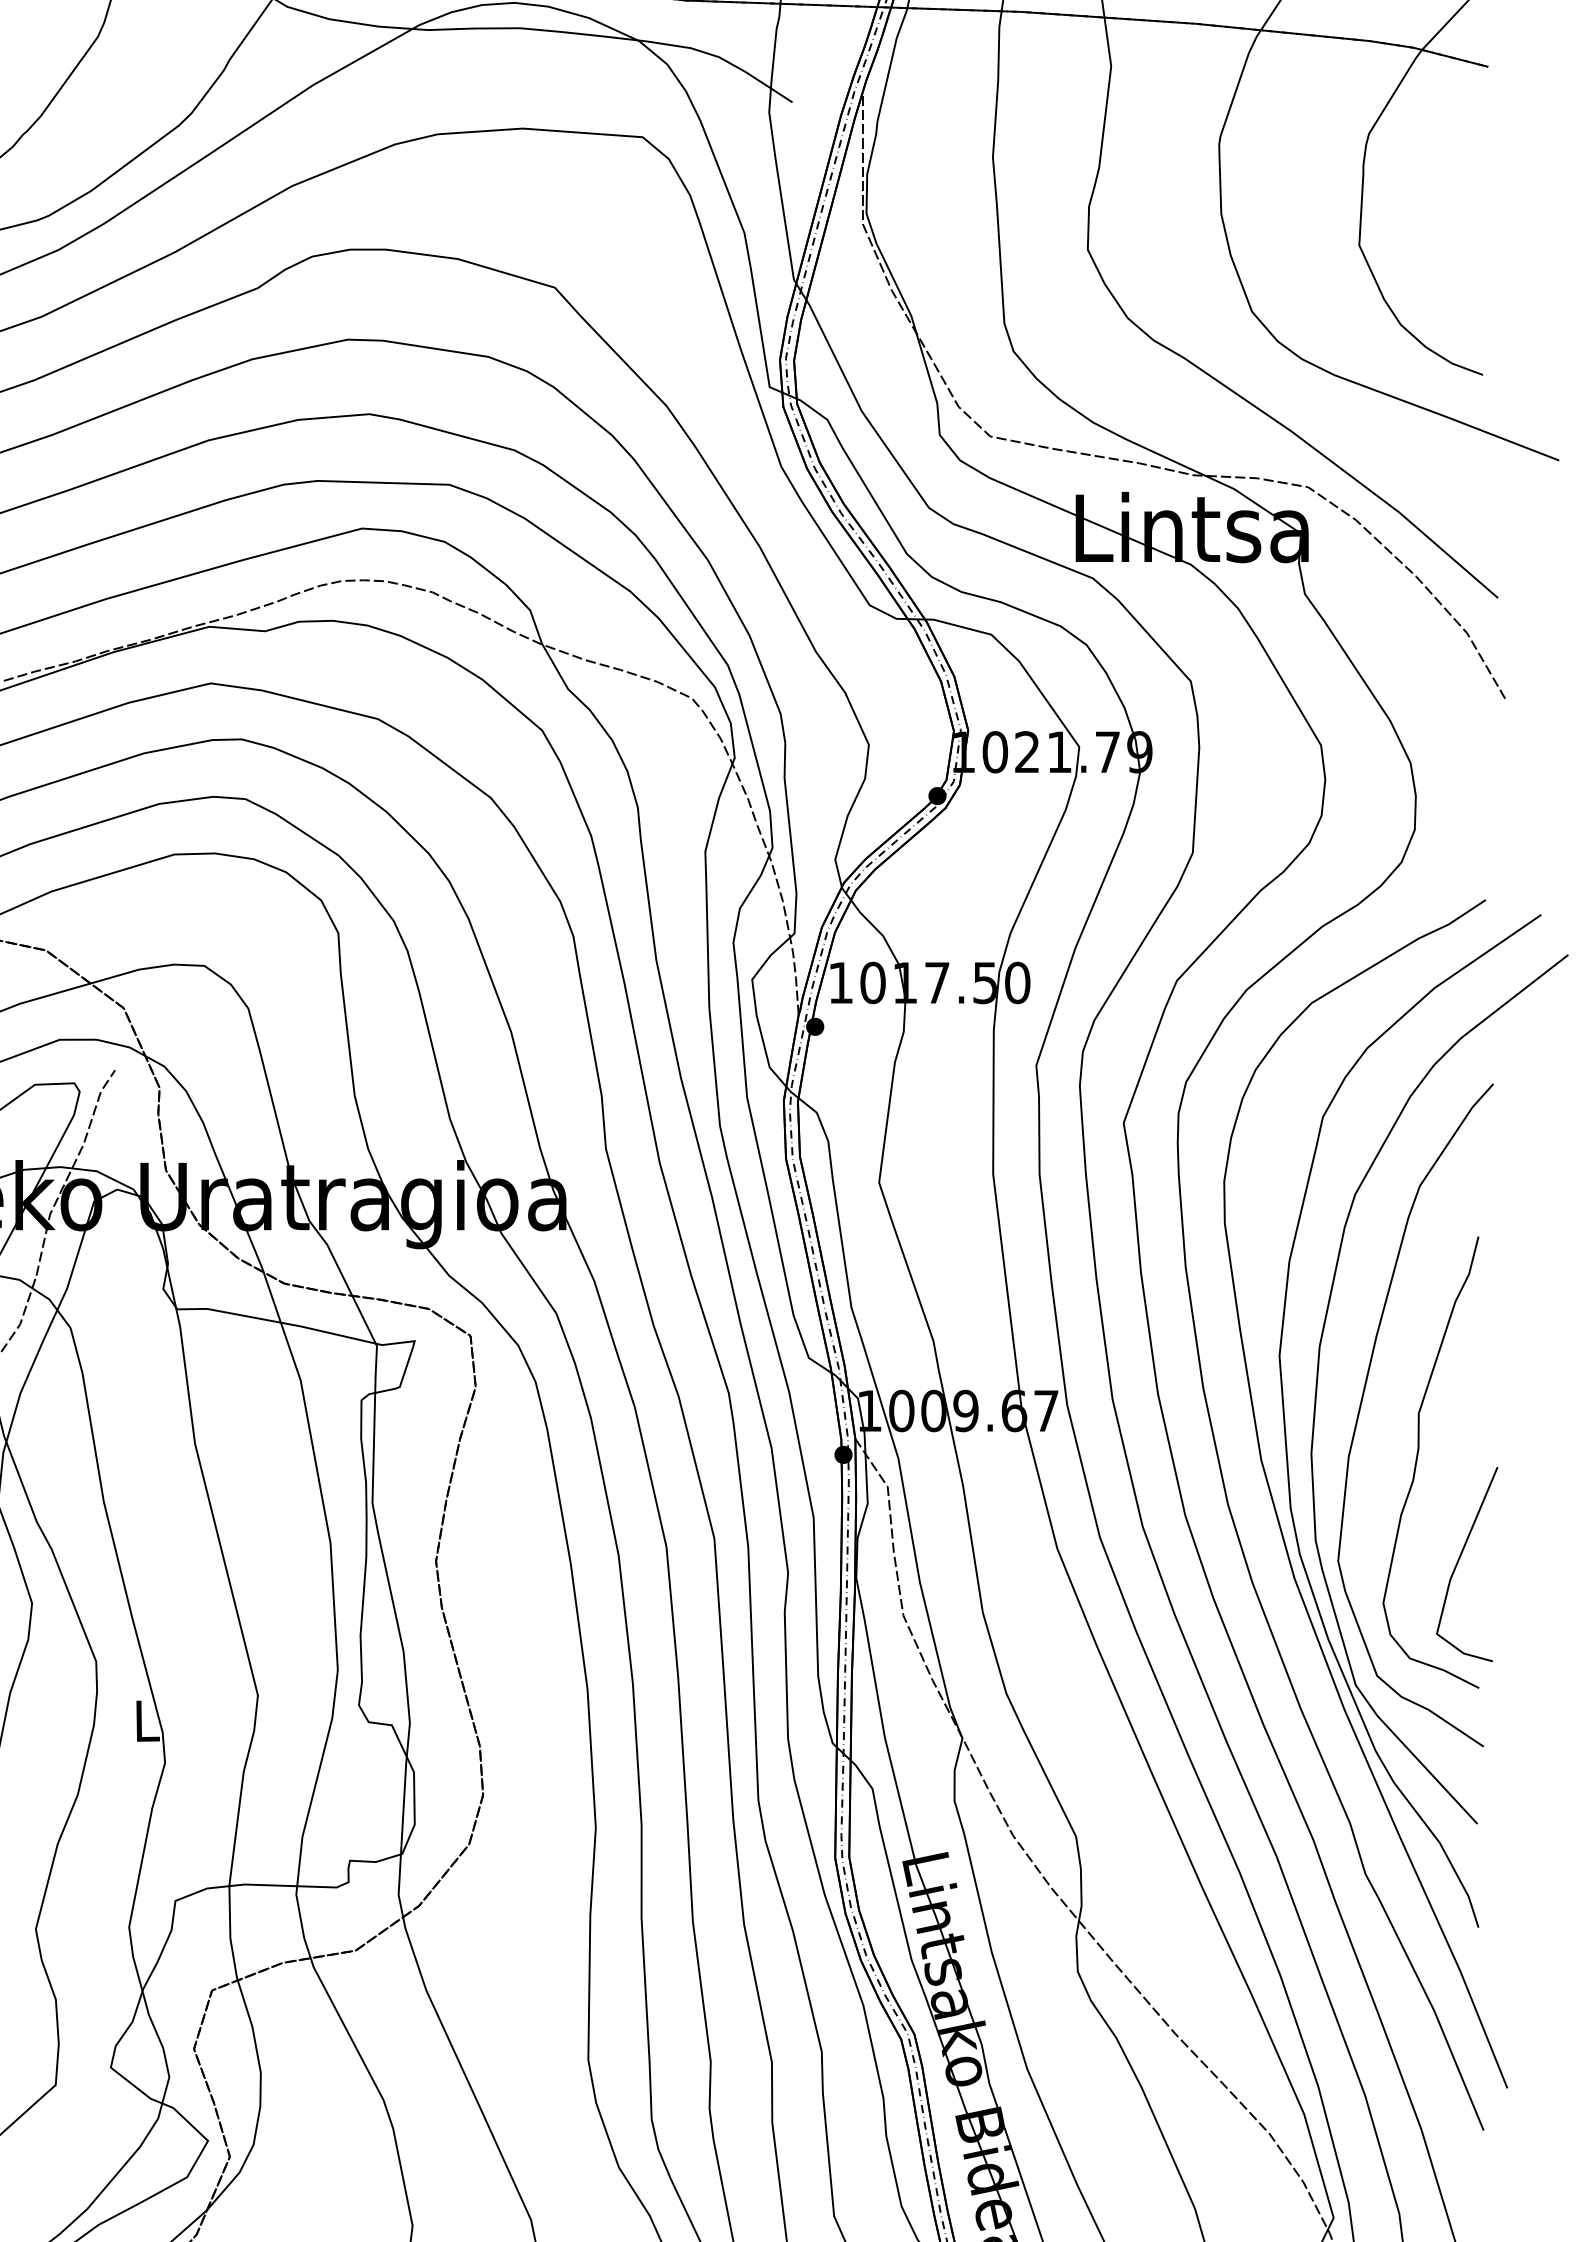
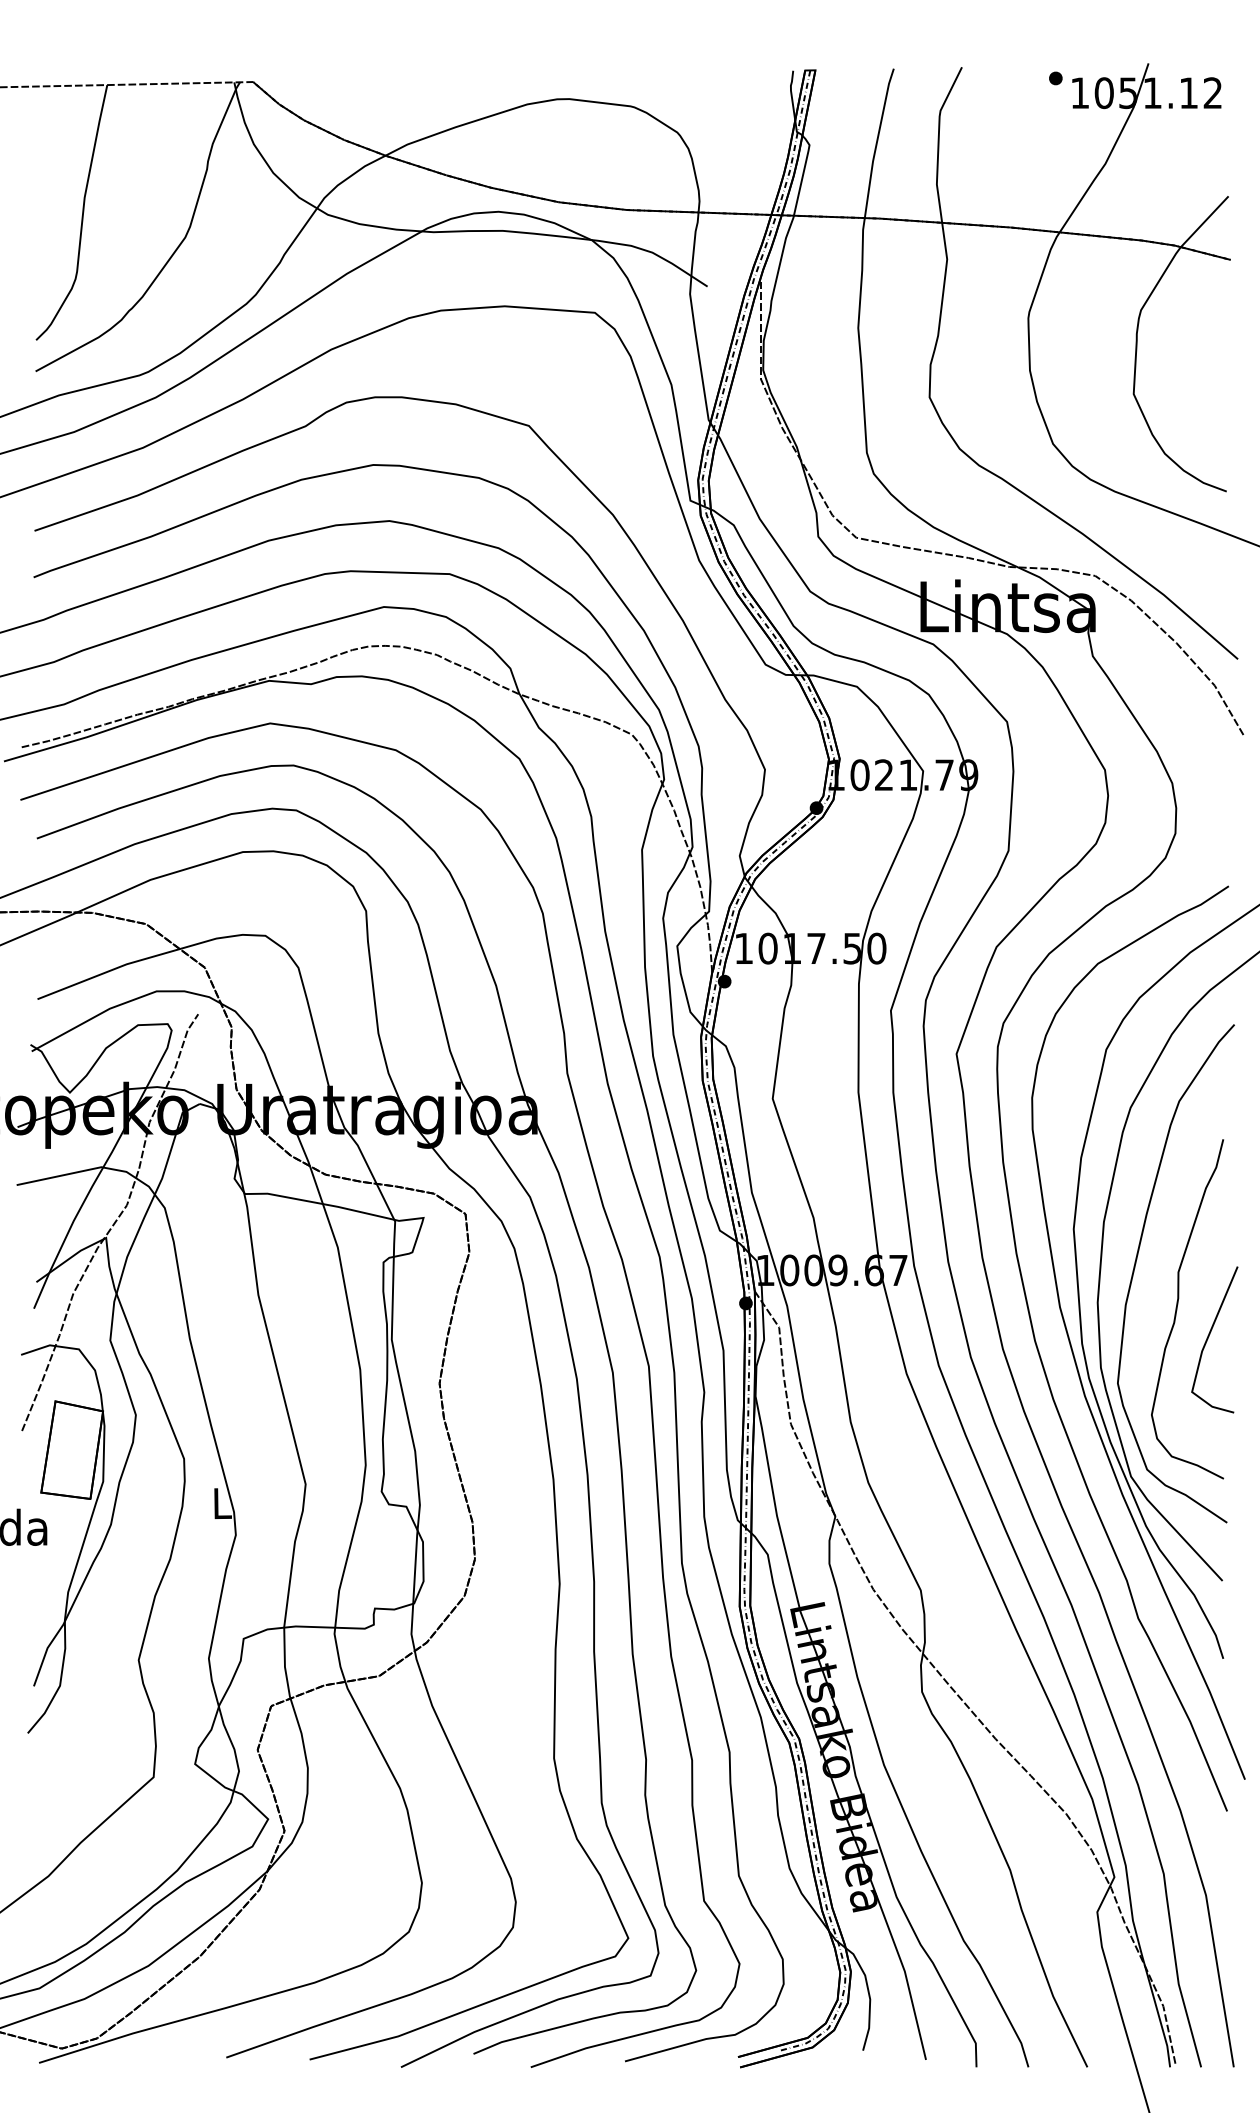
line: (1460, 1560) -> (1209, 1336), moved

